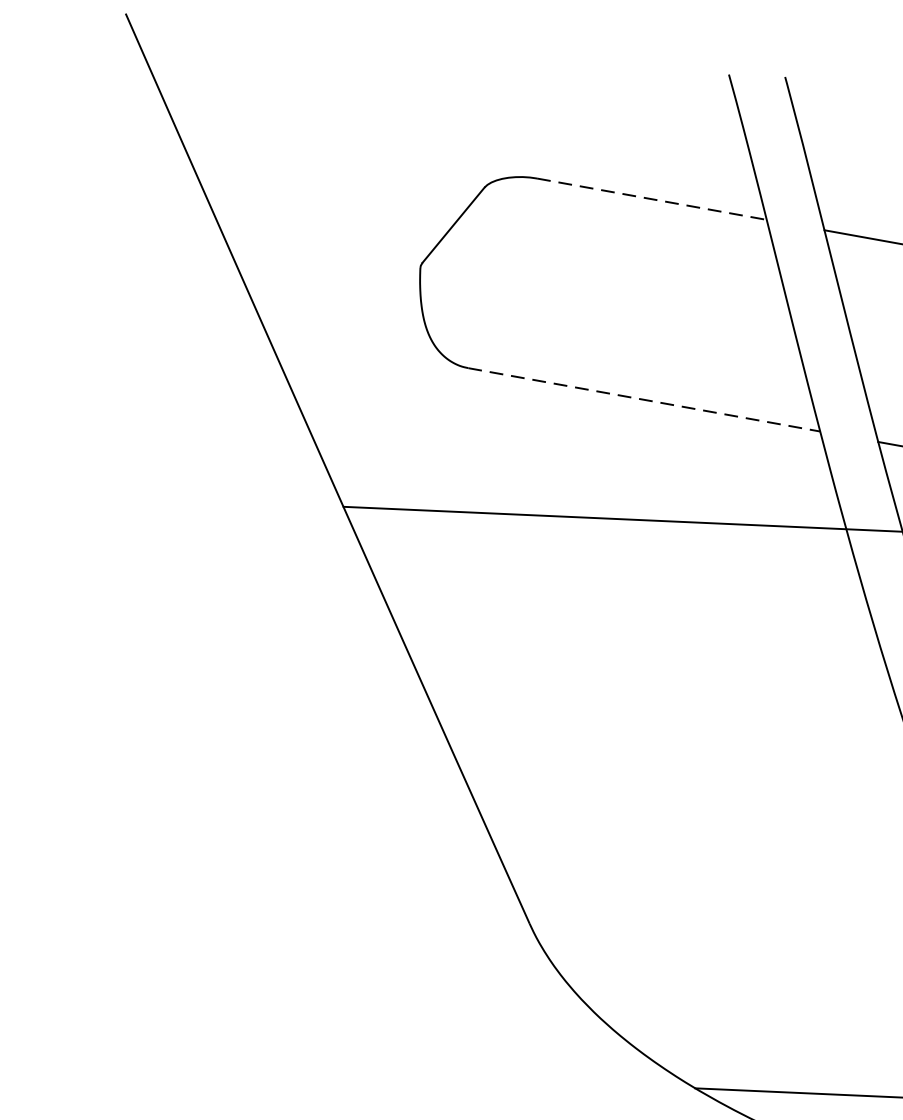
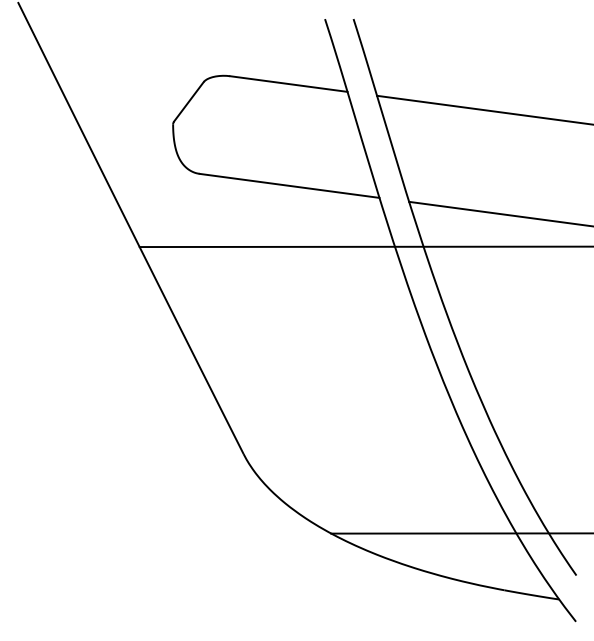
line: (653, 200) -> (289, 84), dashed -> solid
line: (644, 399) -> (289, 185), dashed -> solid

